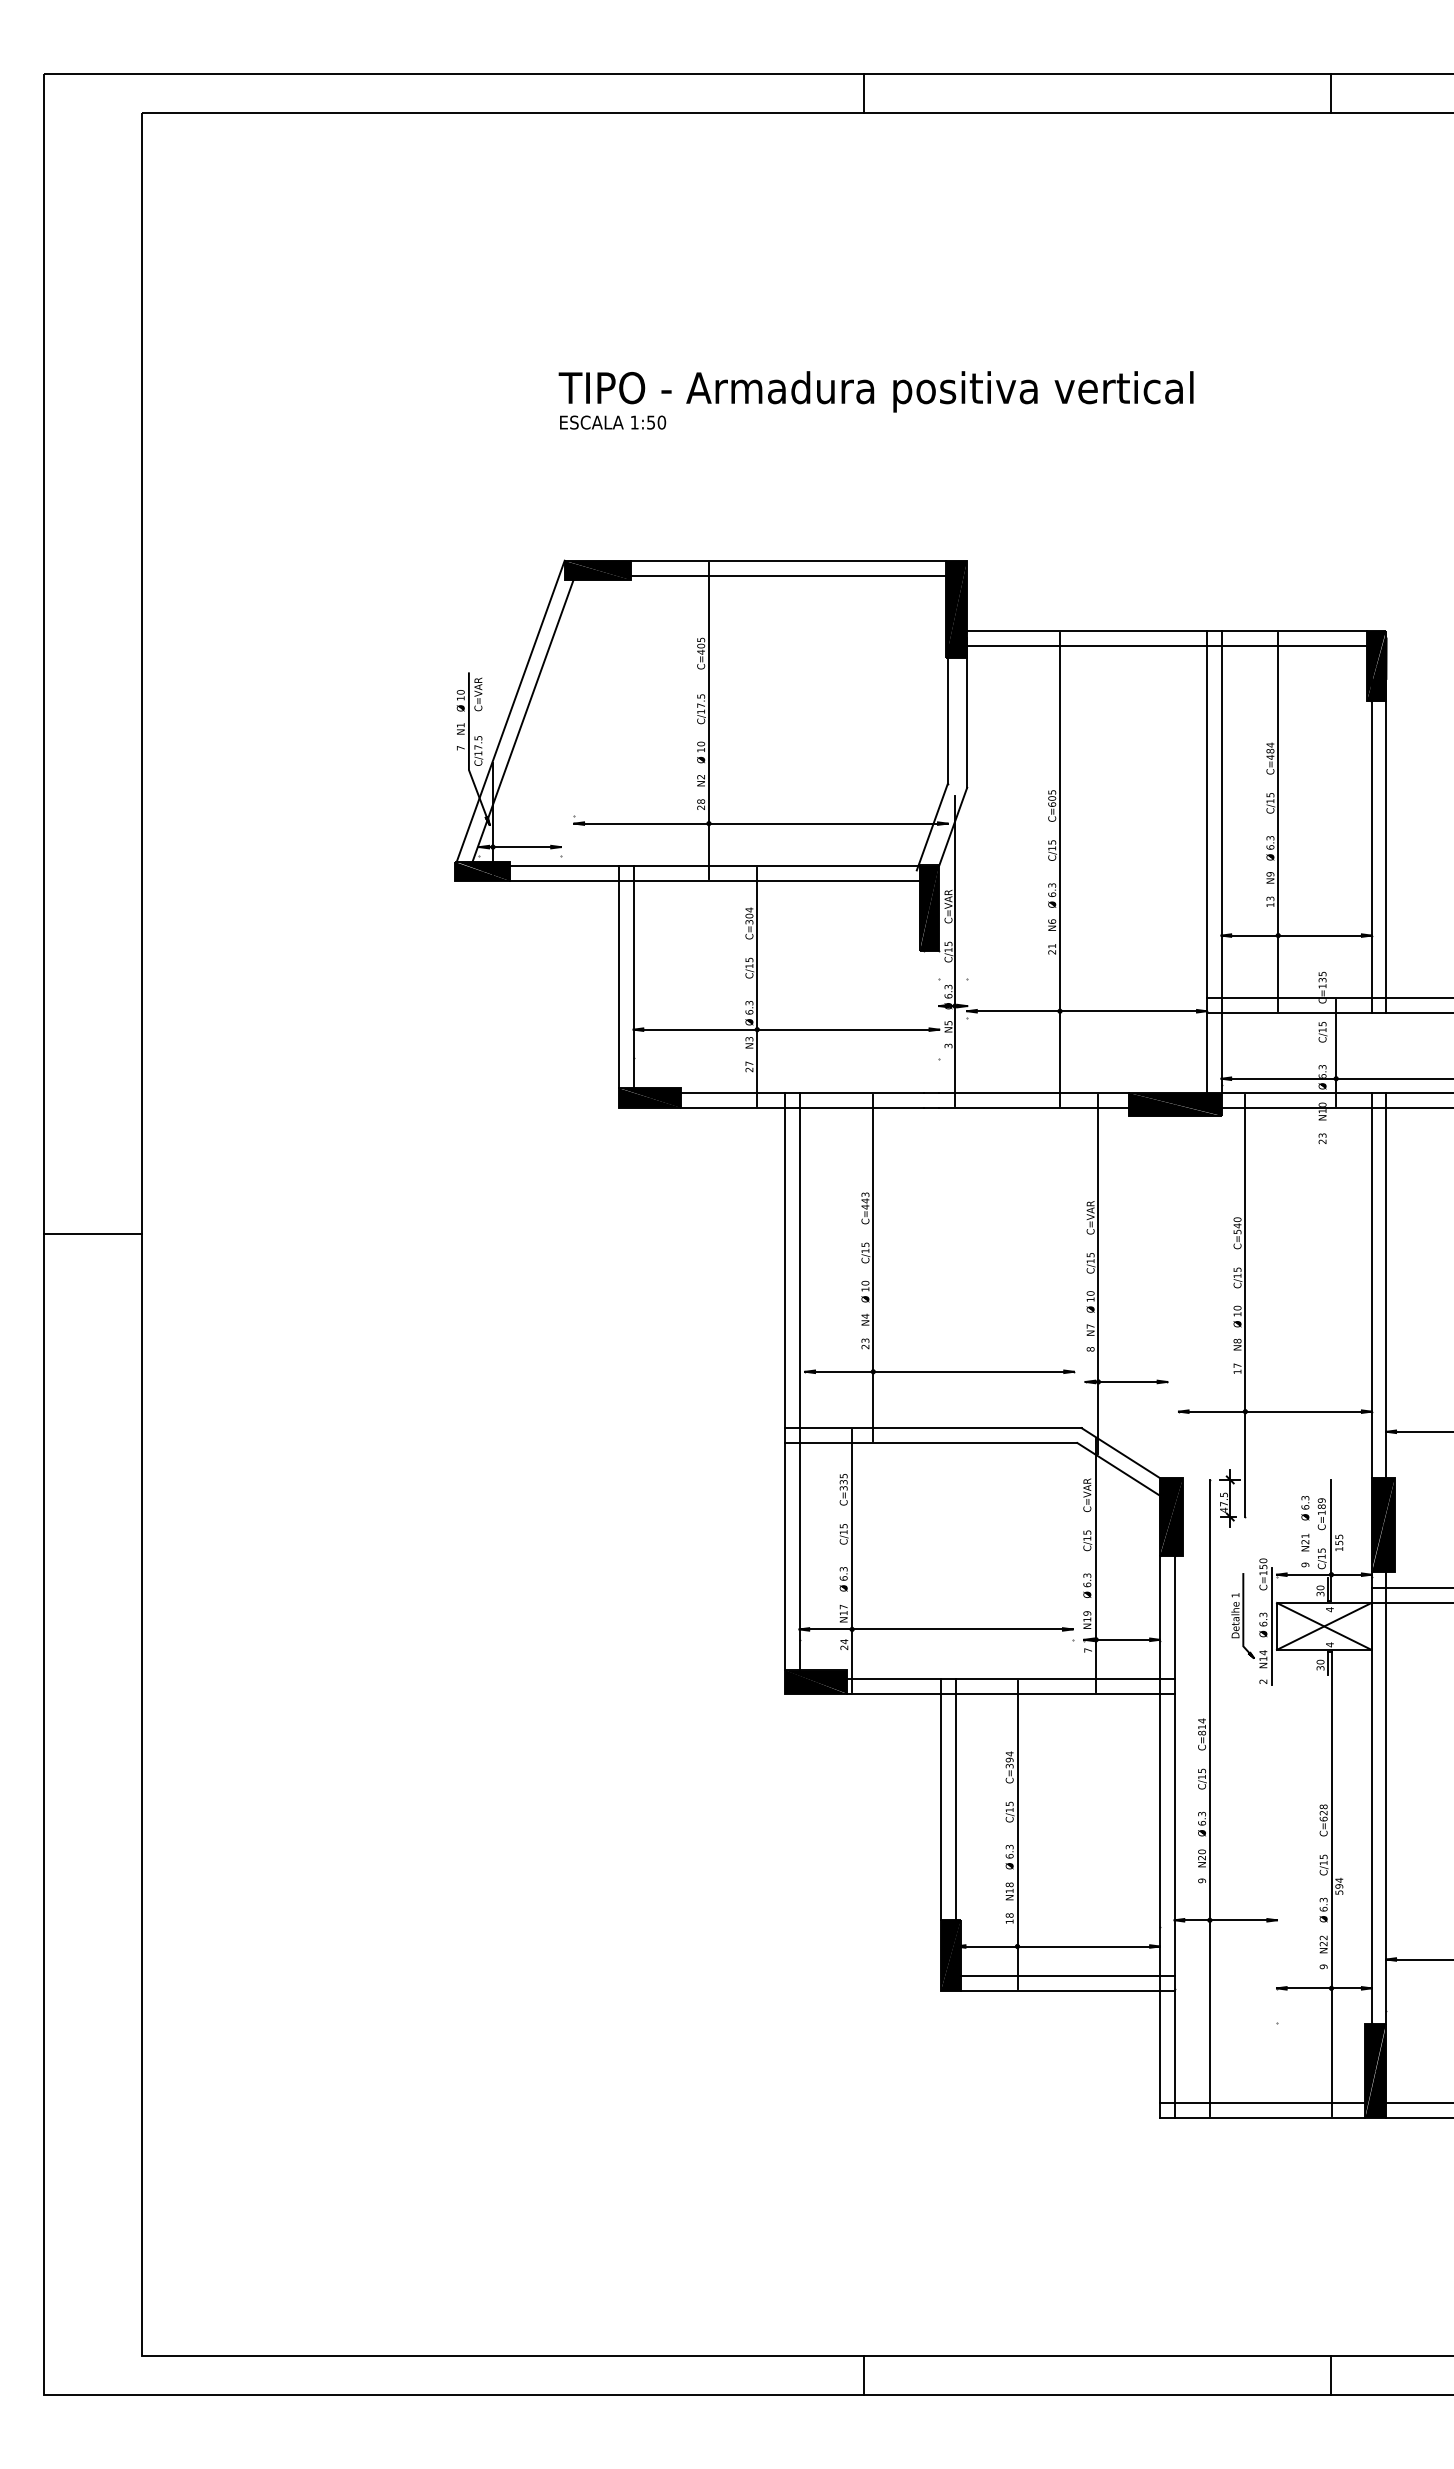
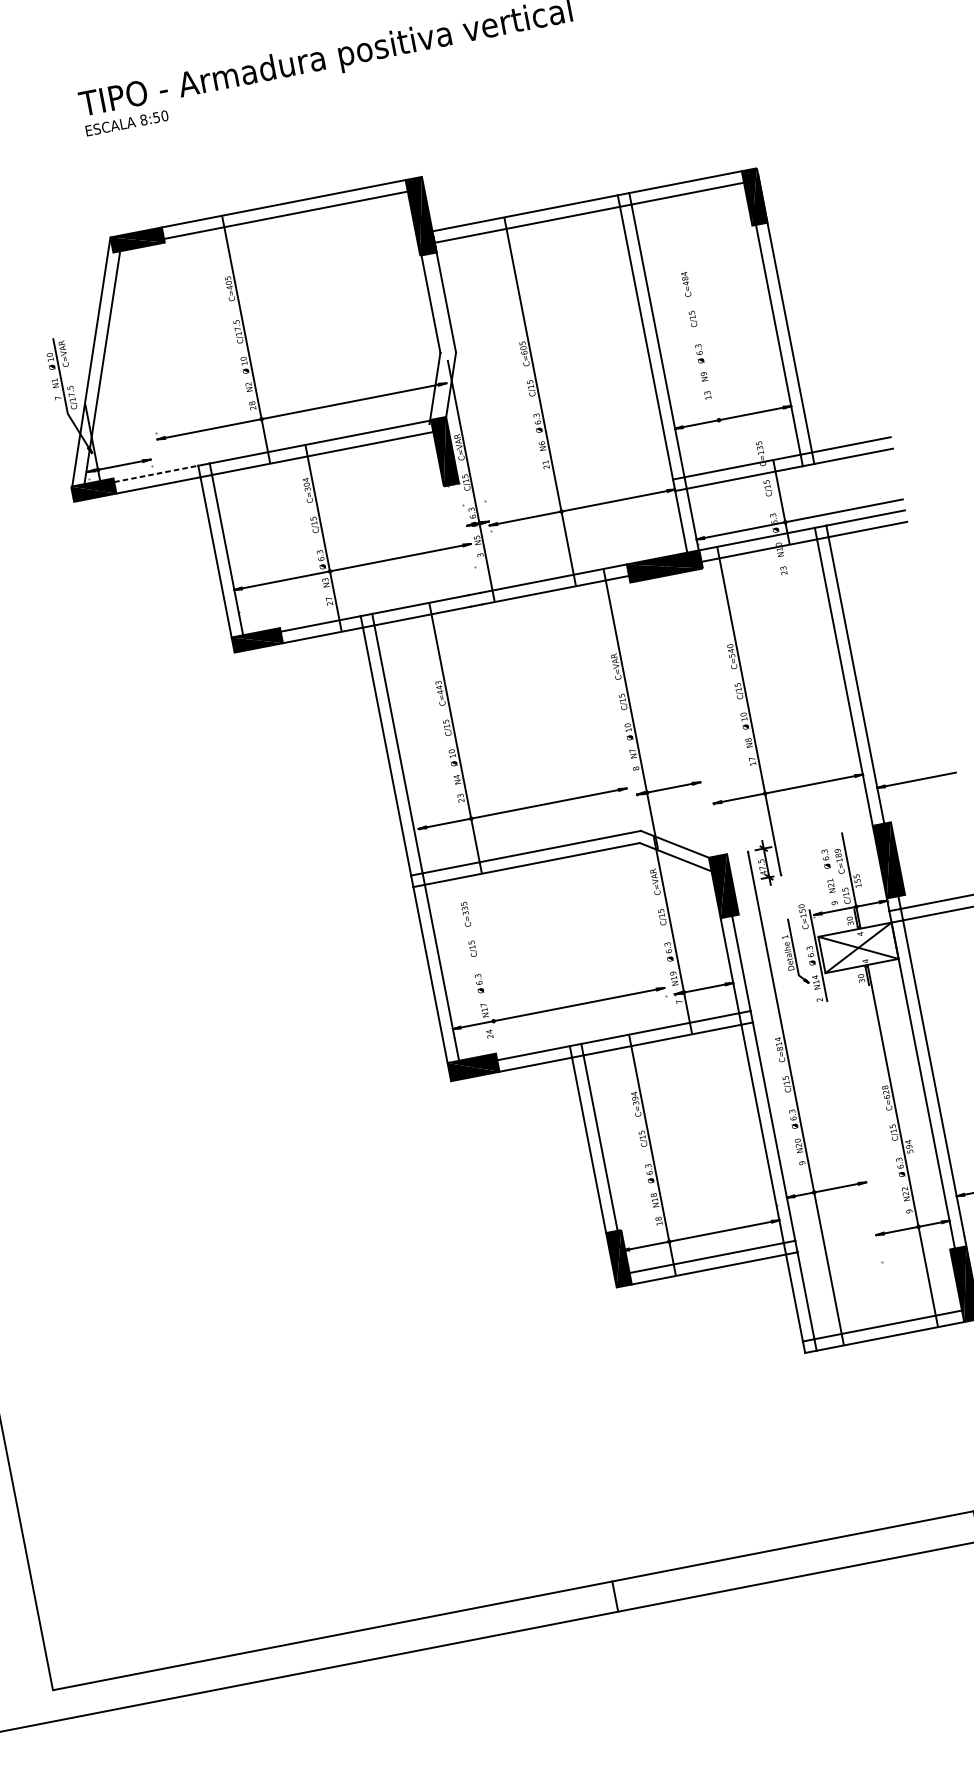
text: (634, 422) -> (143, 120), 1:50 -> 8:50
line: (1278, 822) -> (702, 332), removed
line: (564, 866) -> (156, 474), solid -> dashed
line: (852, 1560) -> (483, 967), removed

